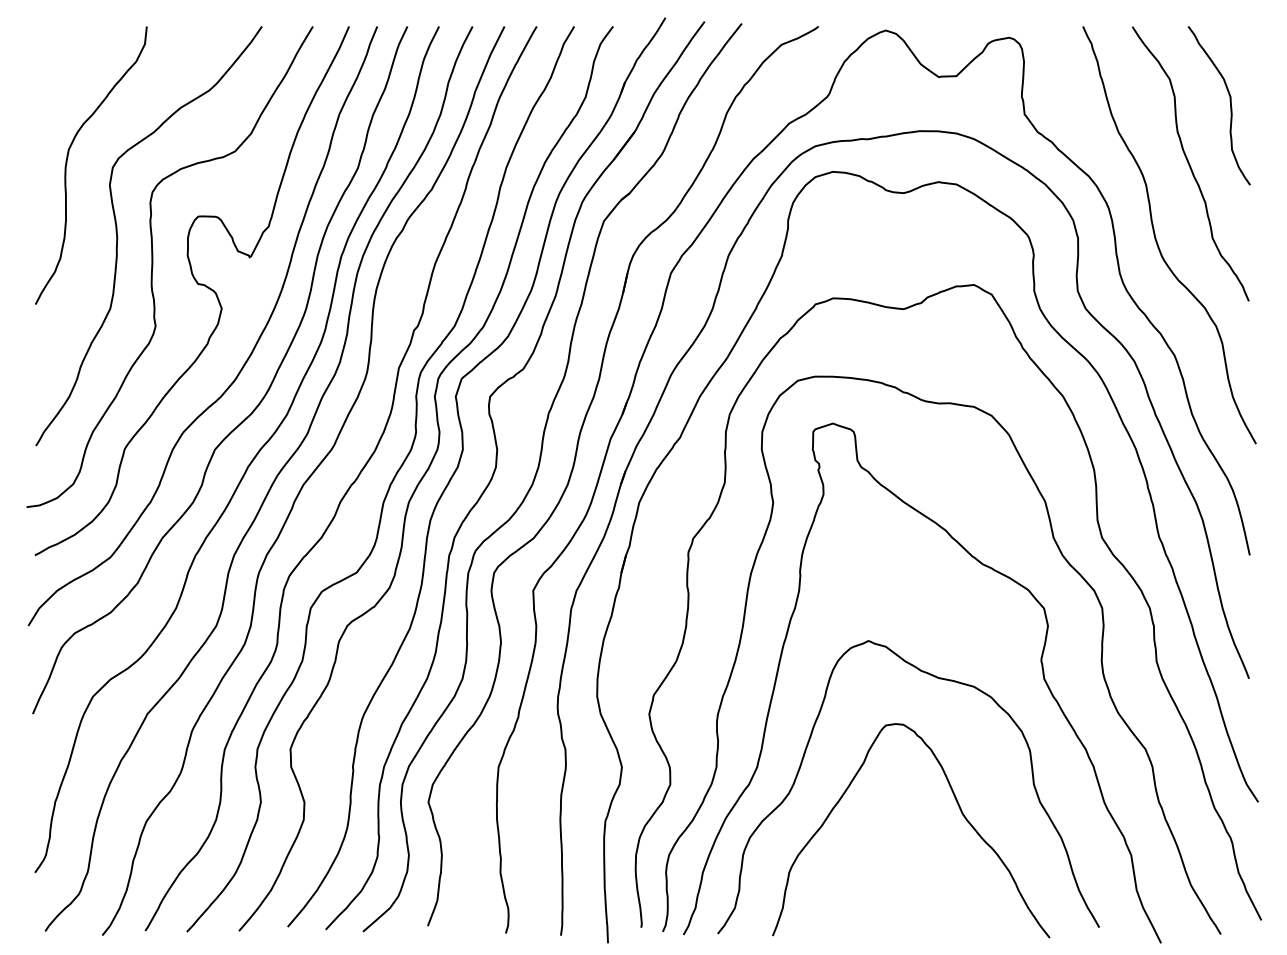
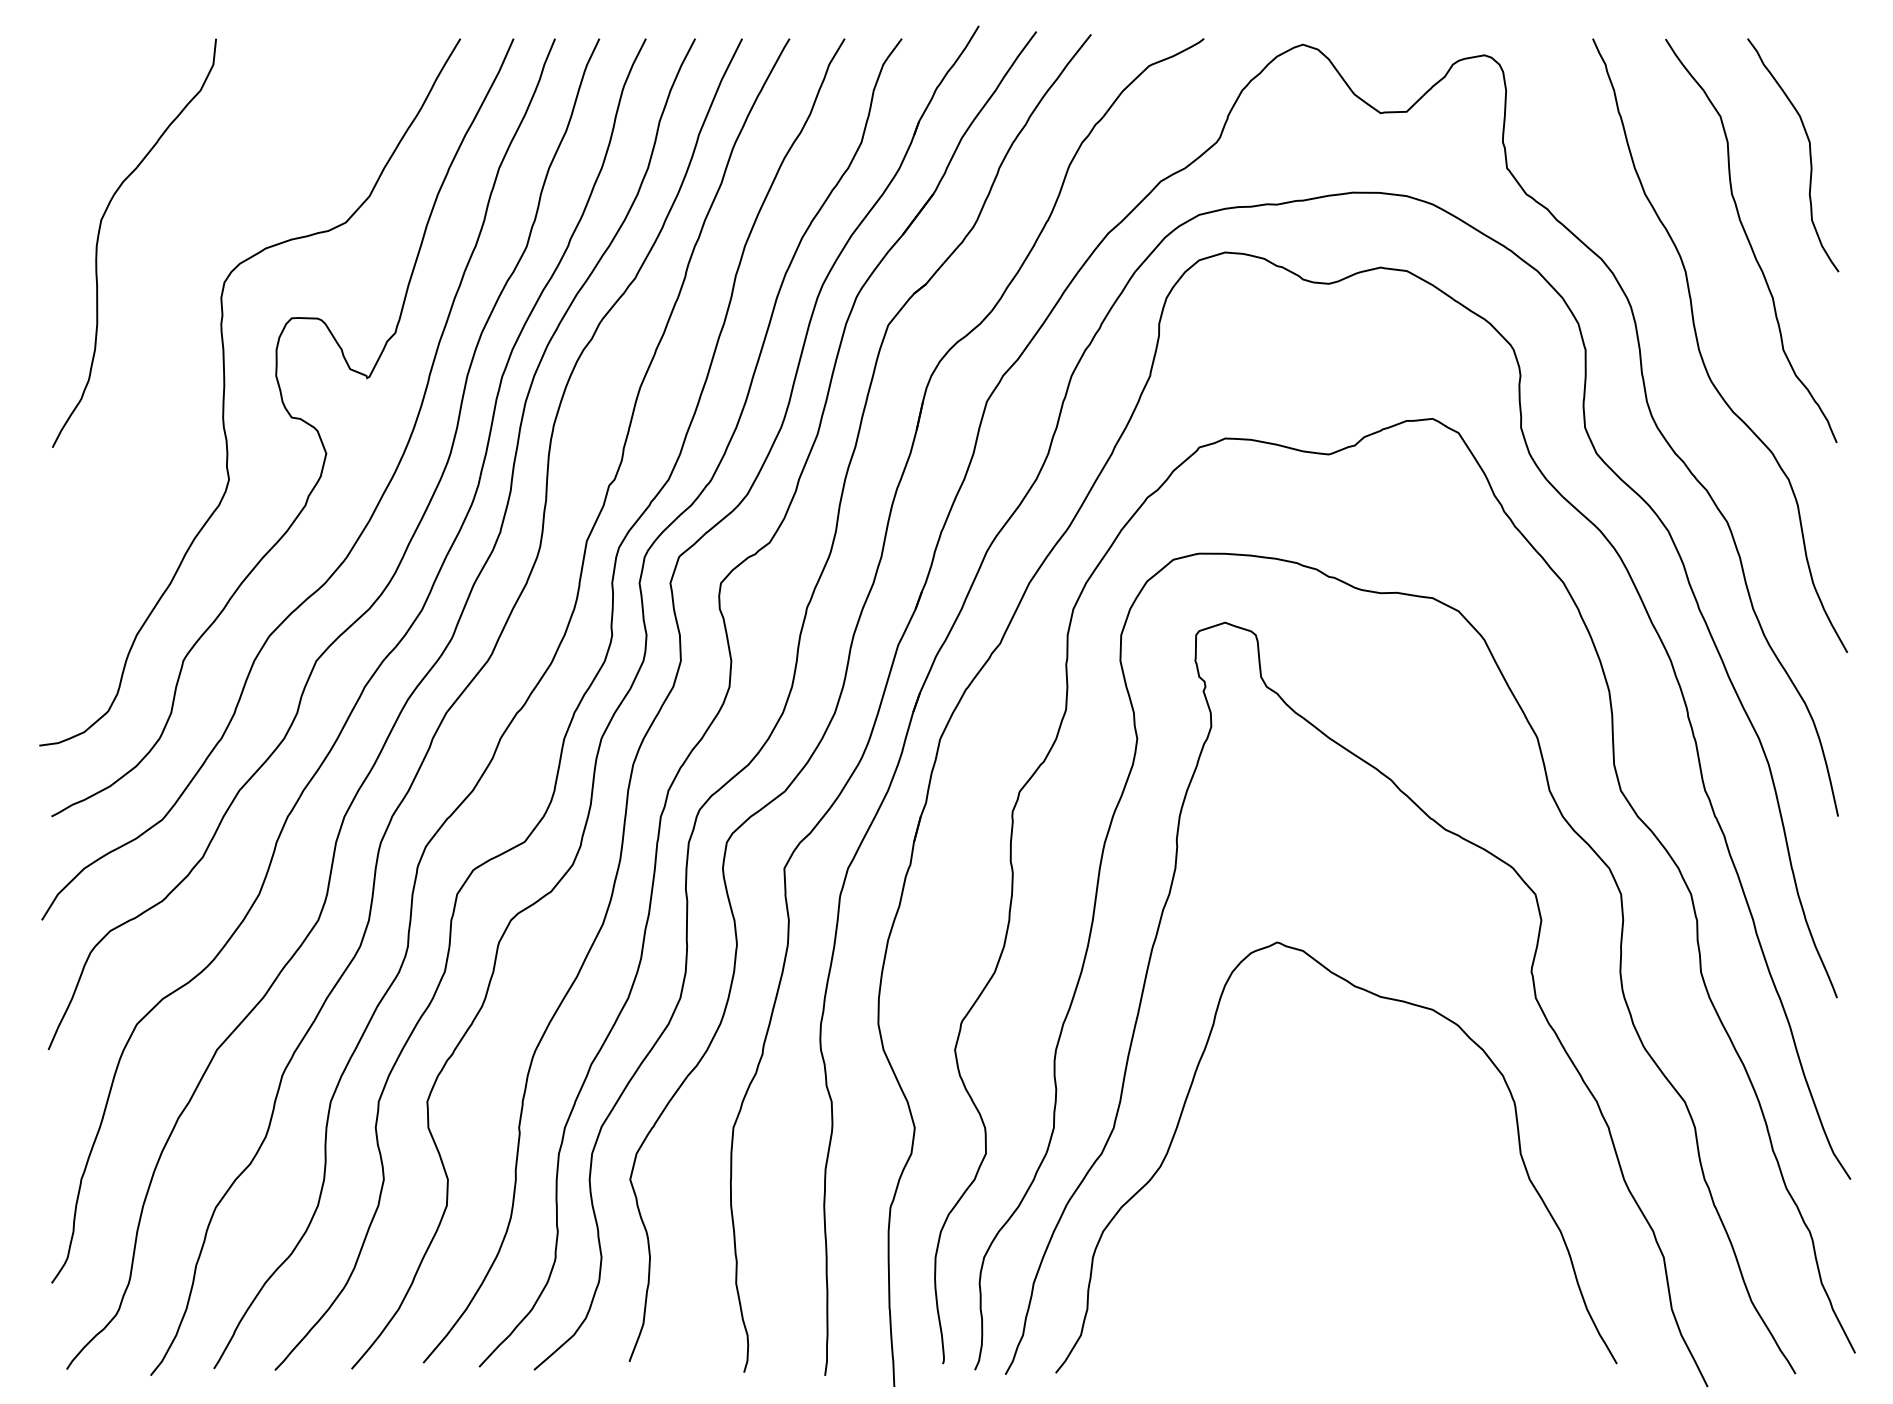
curve: (118, 237) -> (174, 349), removed
curve: (958, 807) -> (1409, 1187), removed

